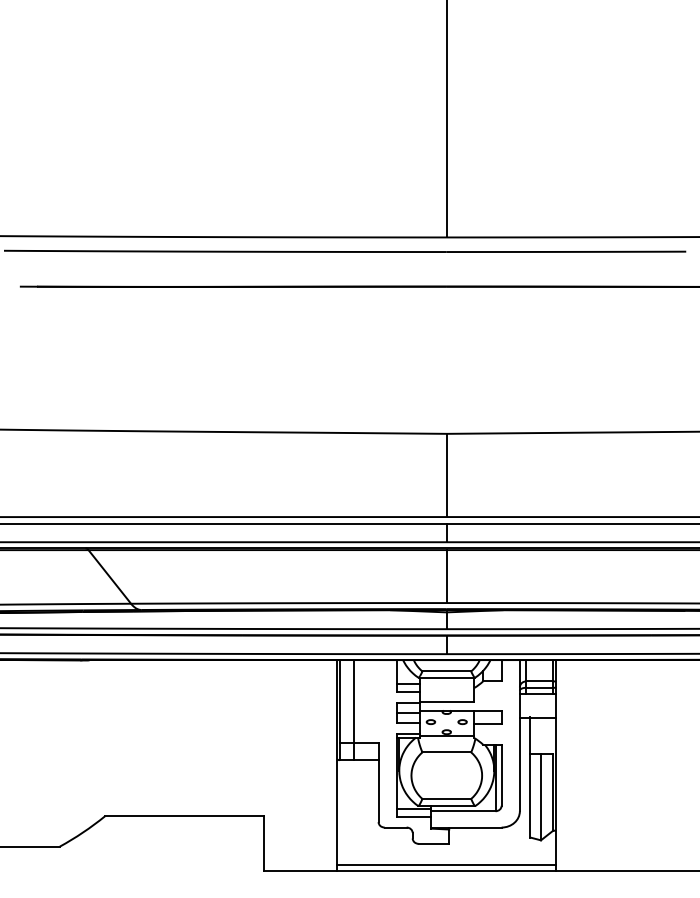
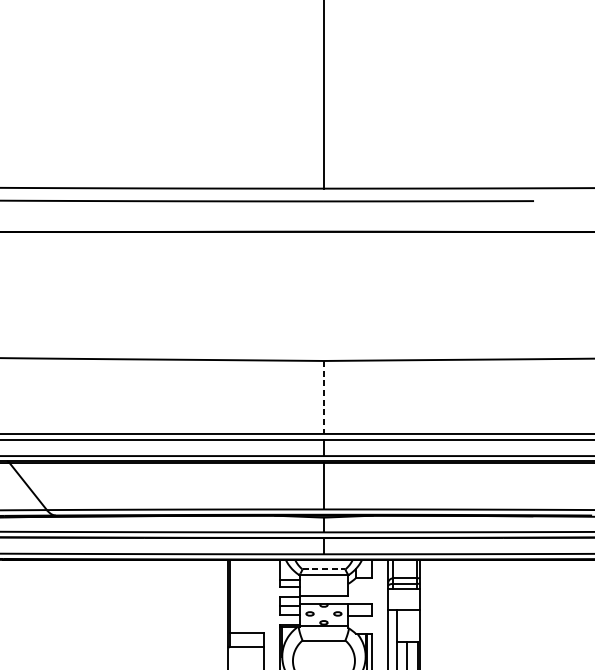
line: (446, 475) -> (323, 397), solid -> dashed
line: (447, 671) -> (324, 569), solid -> dashed
line: (354, 710) -> (242, 603), removed

